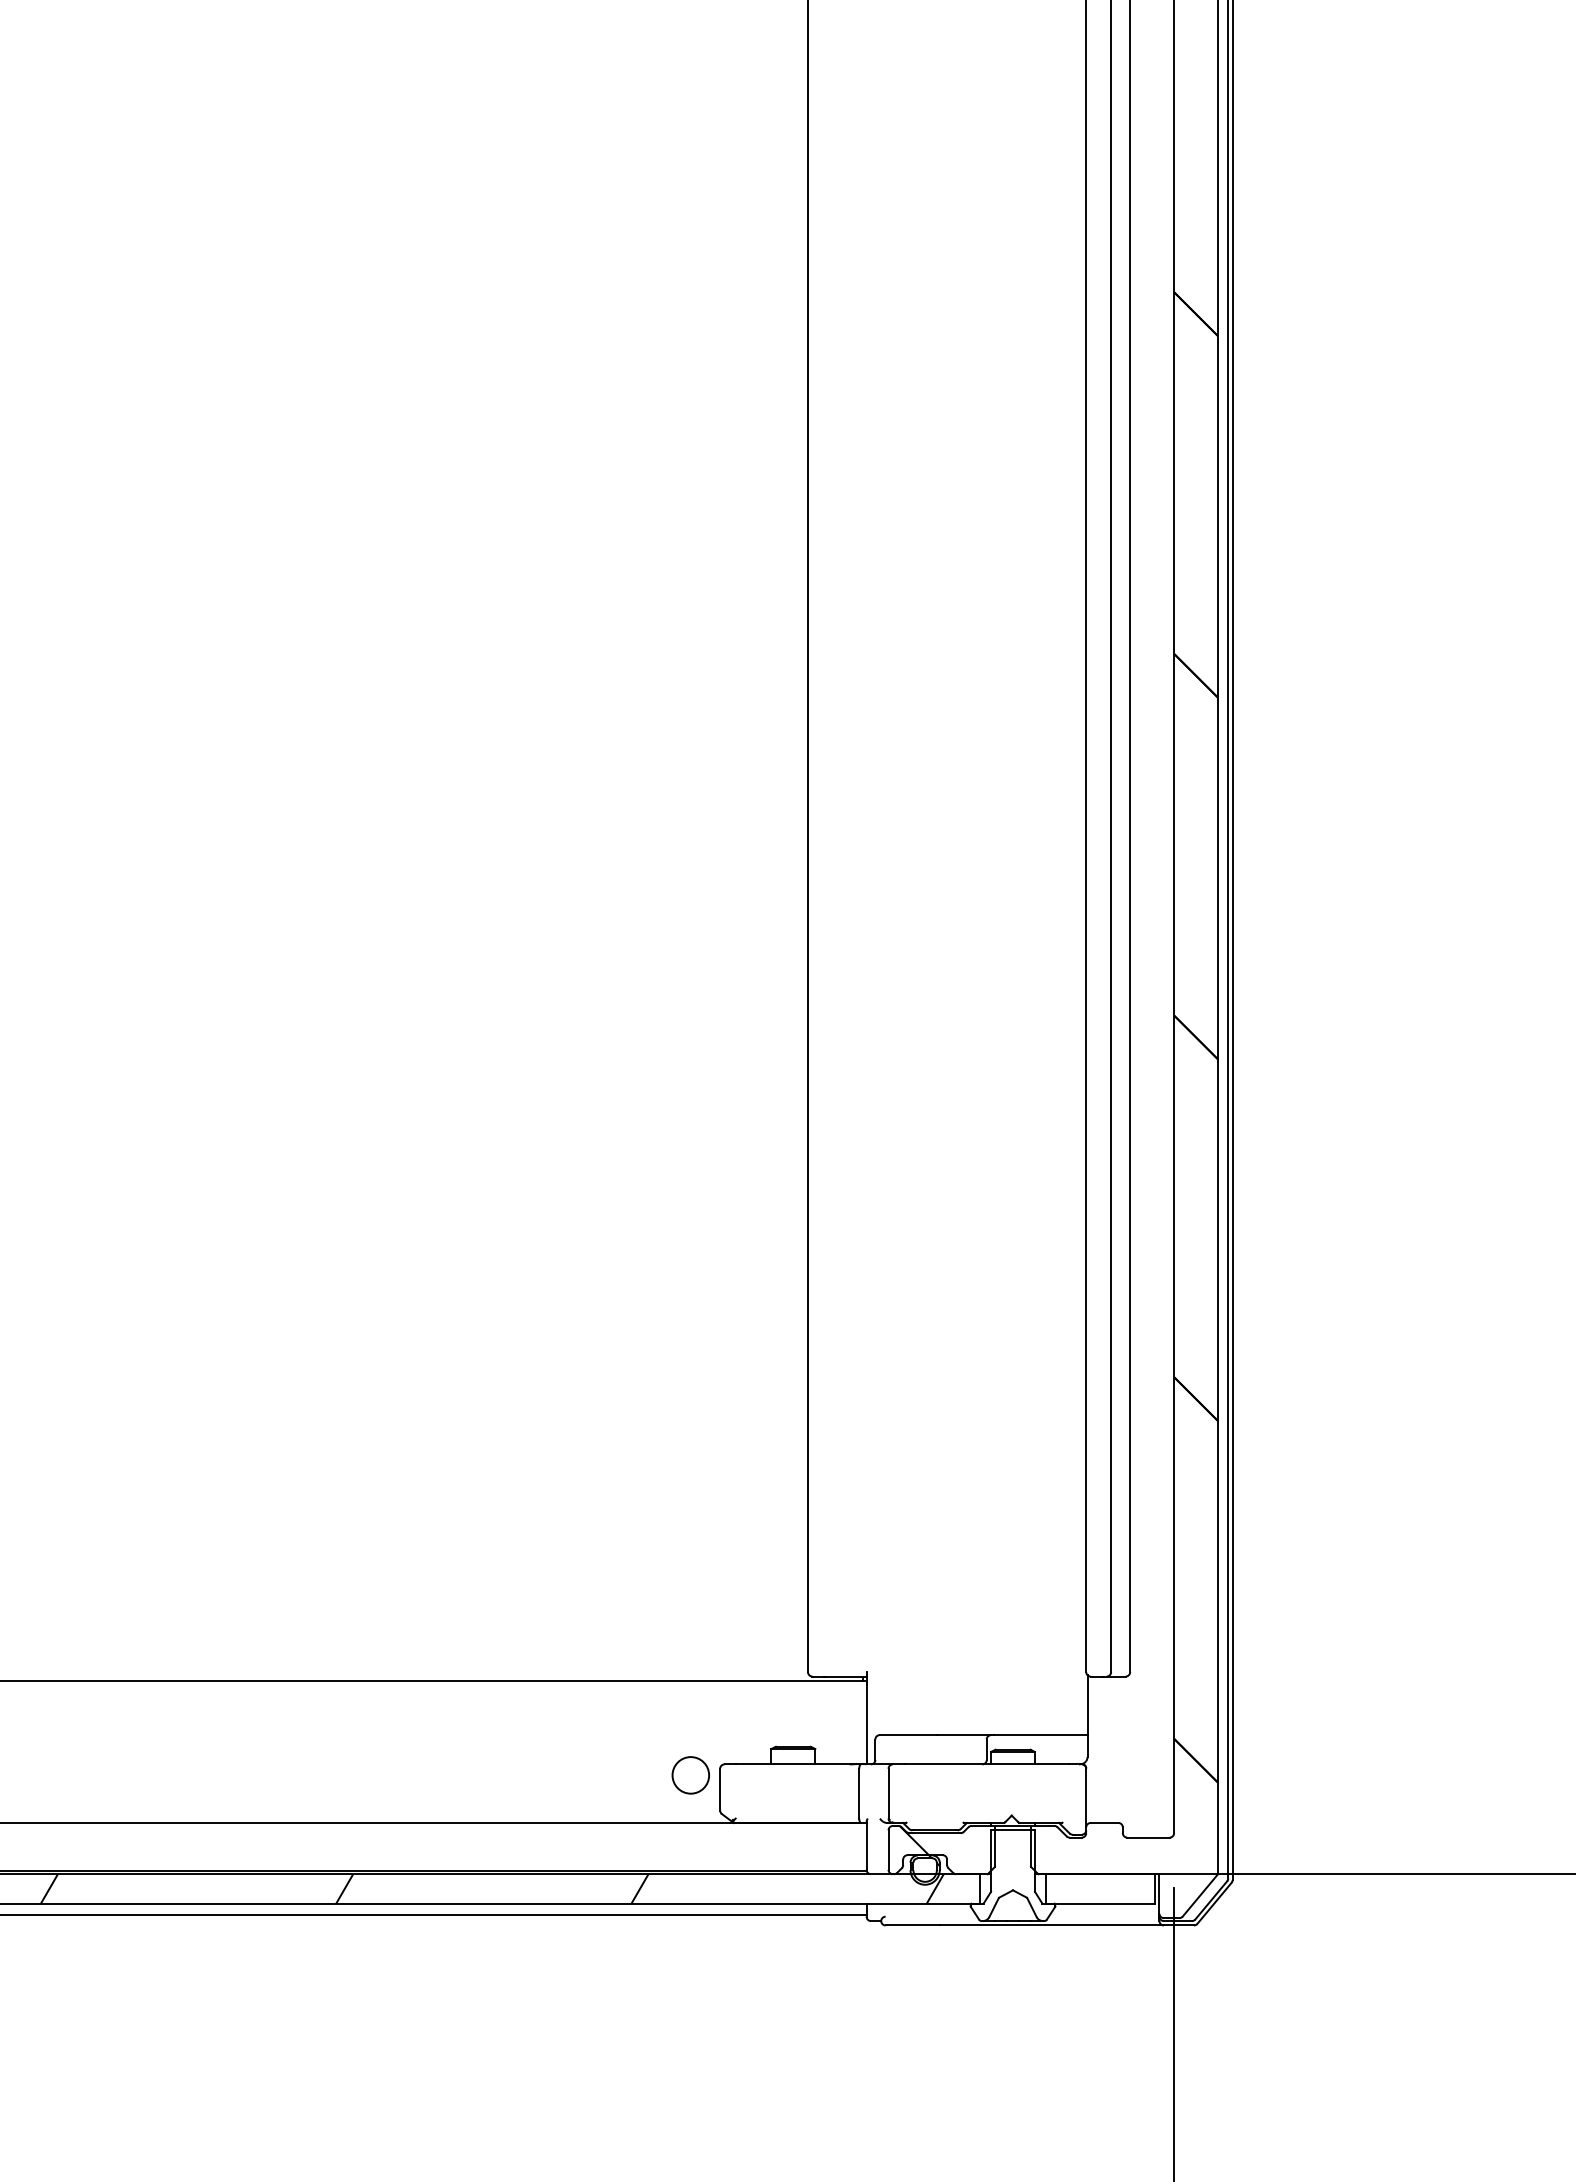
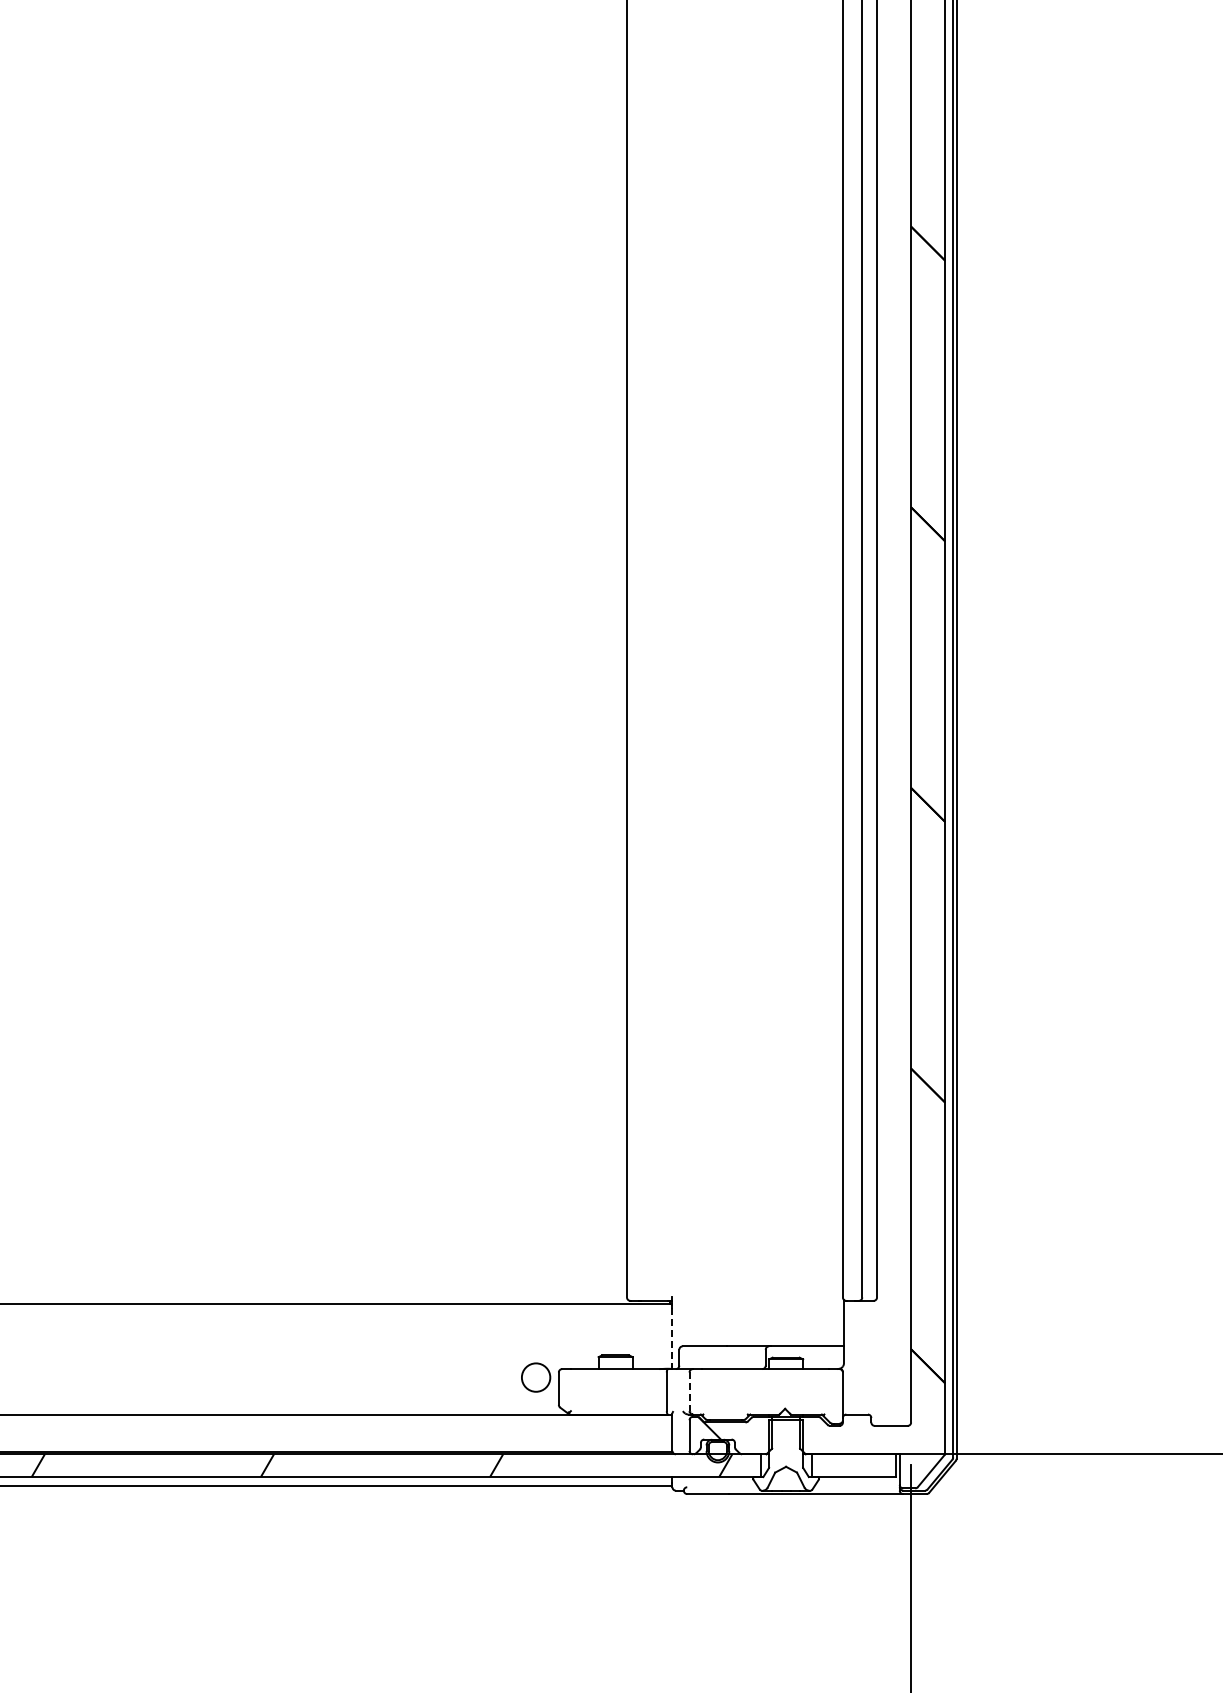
line: (866, 1723) -> (672, 1337), solid -> dashed
line: (888, 1794) -> (689, 1392), solid -> dashed

